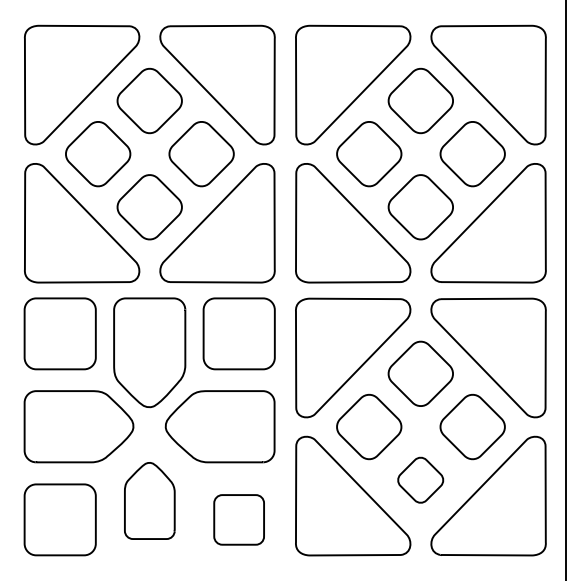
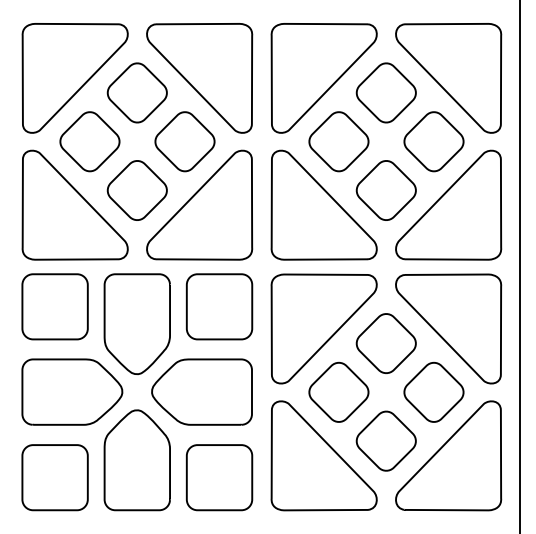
part: (420, 480) -> (386, 441), size x1.43
part: (149, 500) -> (137, 459), size x1.43
part: (238, 519) -> (218, 477), size x1.43

